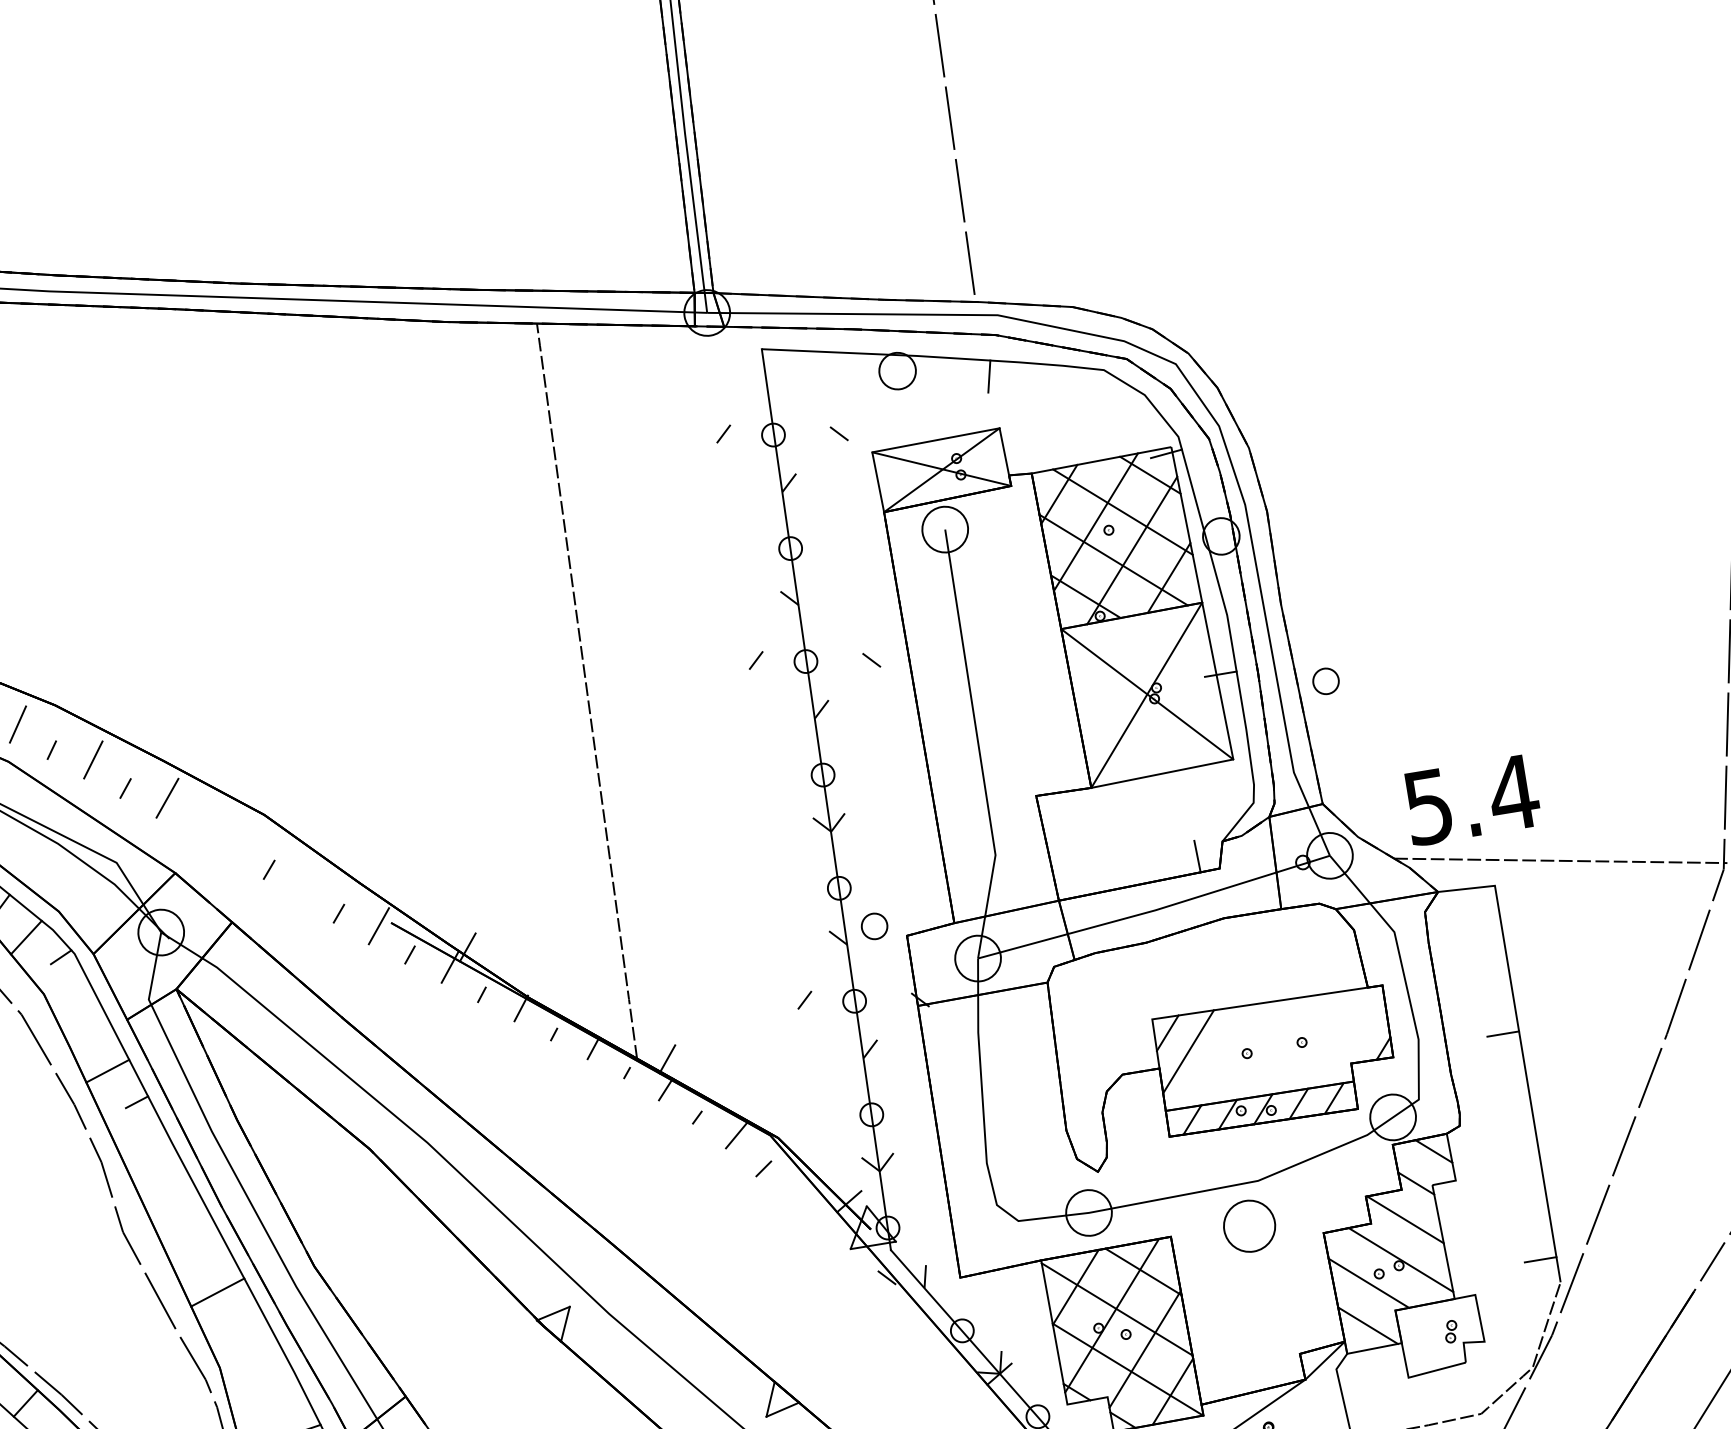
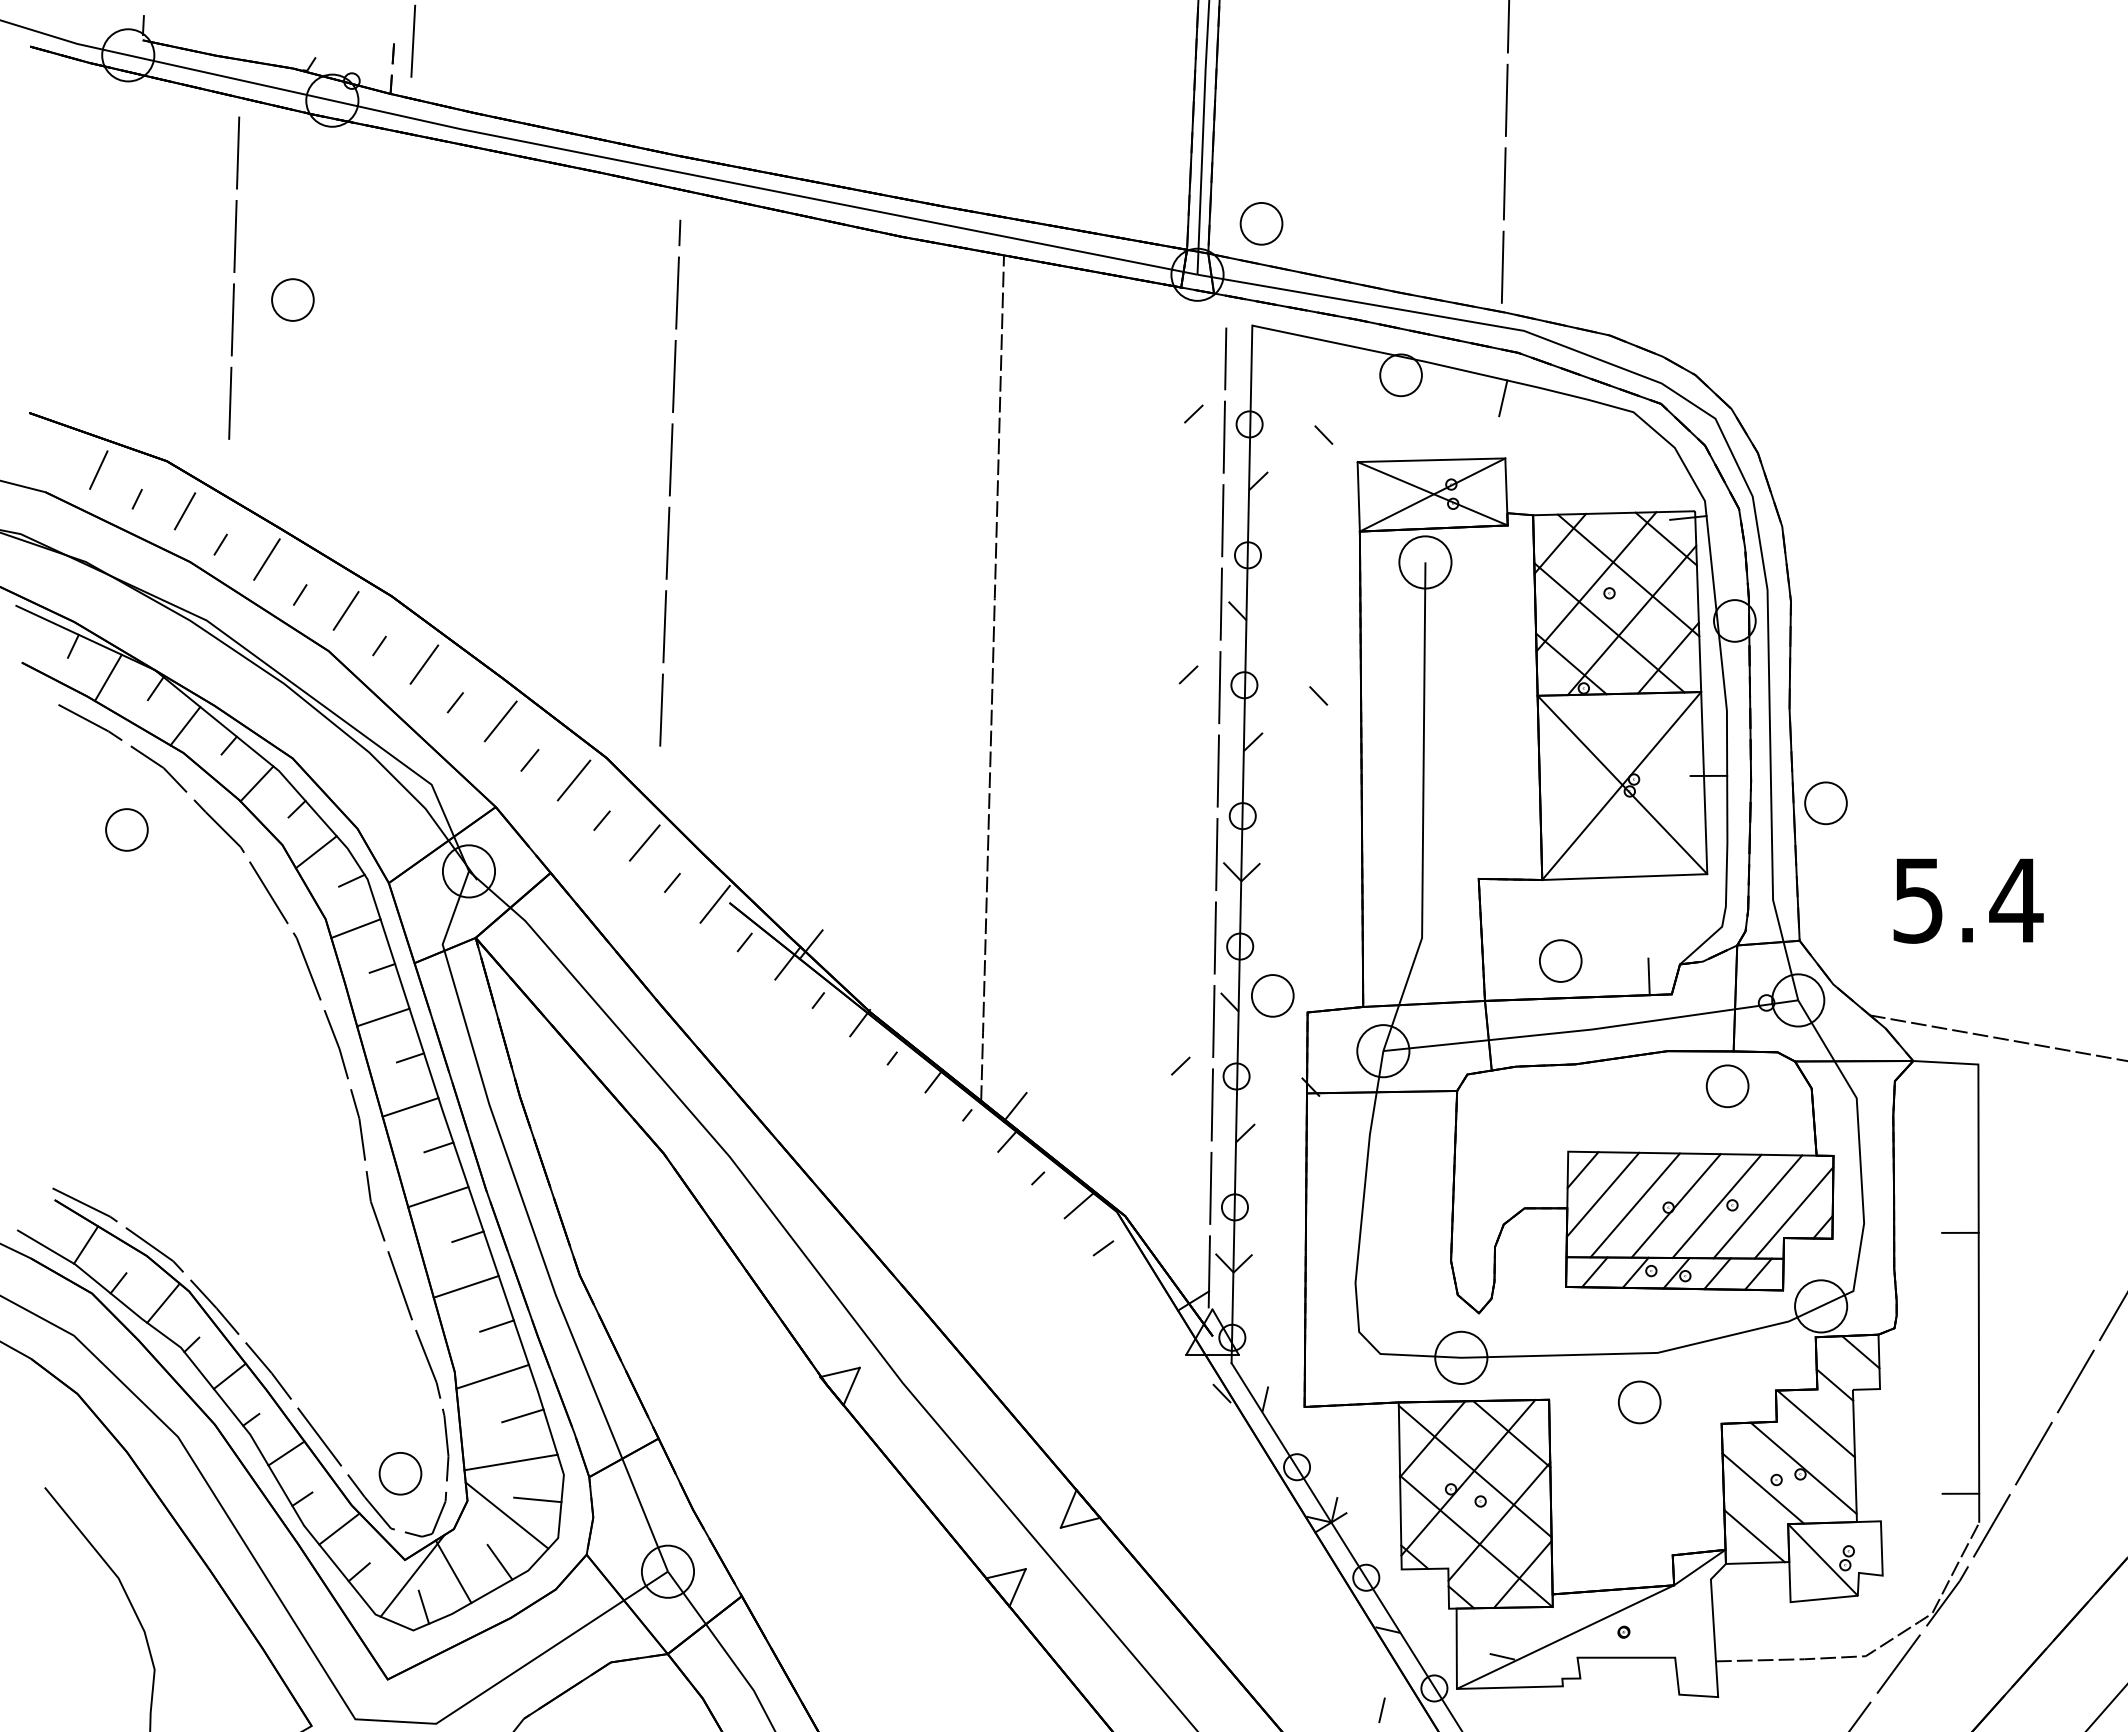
part: (755, 259) -> (1261, 223), added
line: (280, 567) -> (670, 482), added
part: (1325, 681) -> (1825, 803), size x1.43
line: (801, 779) -> (1217, 817), added
text: (1472, 799) -> (1968, 900), moved
line: (197, 828) -> (529, 760), added
line: (238, 839) -> (573, 780), added
part: (1118, 854) -> (1560, 960), added
line: (309, 882) -> (644, 842), added
part: (874, 926) -> (1272, 995), size x1.43
part: (1280, 940) -> (1727, 1086), added
line: (71, 998) -> (355, 928), added
line: (100, 1028) -> (382, 968), added
line: (1323, 1039) -> (1757, 1206), added
line: (1355, 1040) -> (1793, 1212), added
line: (1288, 1044) -> (1716, 1205), added
line: (1252, 1050) -> (1675, 1205), added
line: (1217, 1056) -> (1634, 1205), added
line: (144, 1145) -> (410, 1107), added
line: (173, 1175) -> (438, 1147), added
line: (181, 1219) -> (438, 1197), added
part: (1249, 1226) -> (1639, 1402), size x0.71
line: (211, 1248) -> (467, 1236), added
line: (249, 1321) -> (496, 1325), added
line: (1430, 1336) -> (1822, 1559), added
line: (253, 1366) -> (492, 1376), added
line: (284, 1395) -> (522, 1415), added

